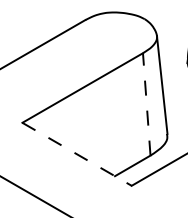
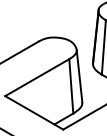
line: (147, 102) -> (71, 85), dashed -> solid
line: (77, 155) -> (34, 113), dashed -> solid

